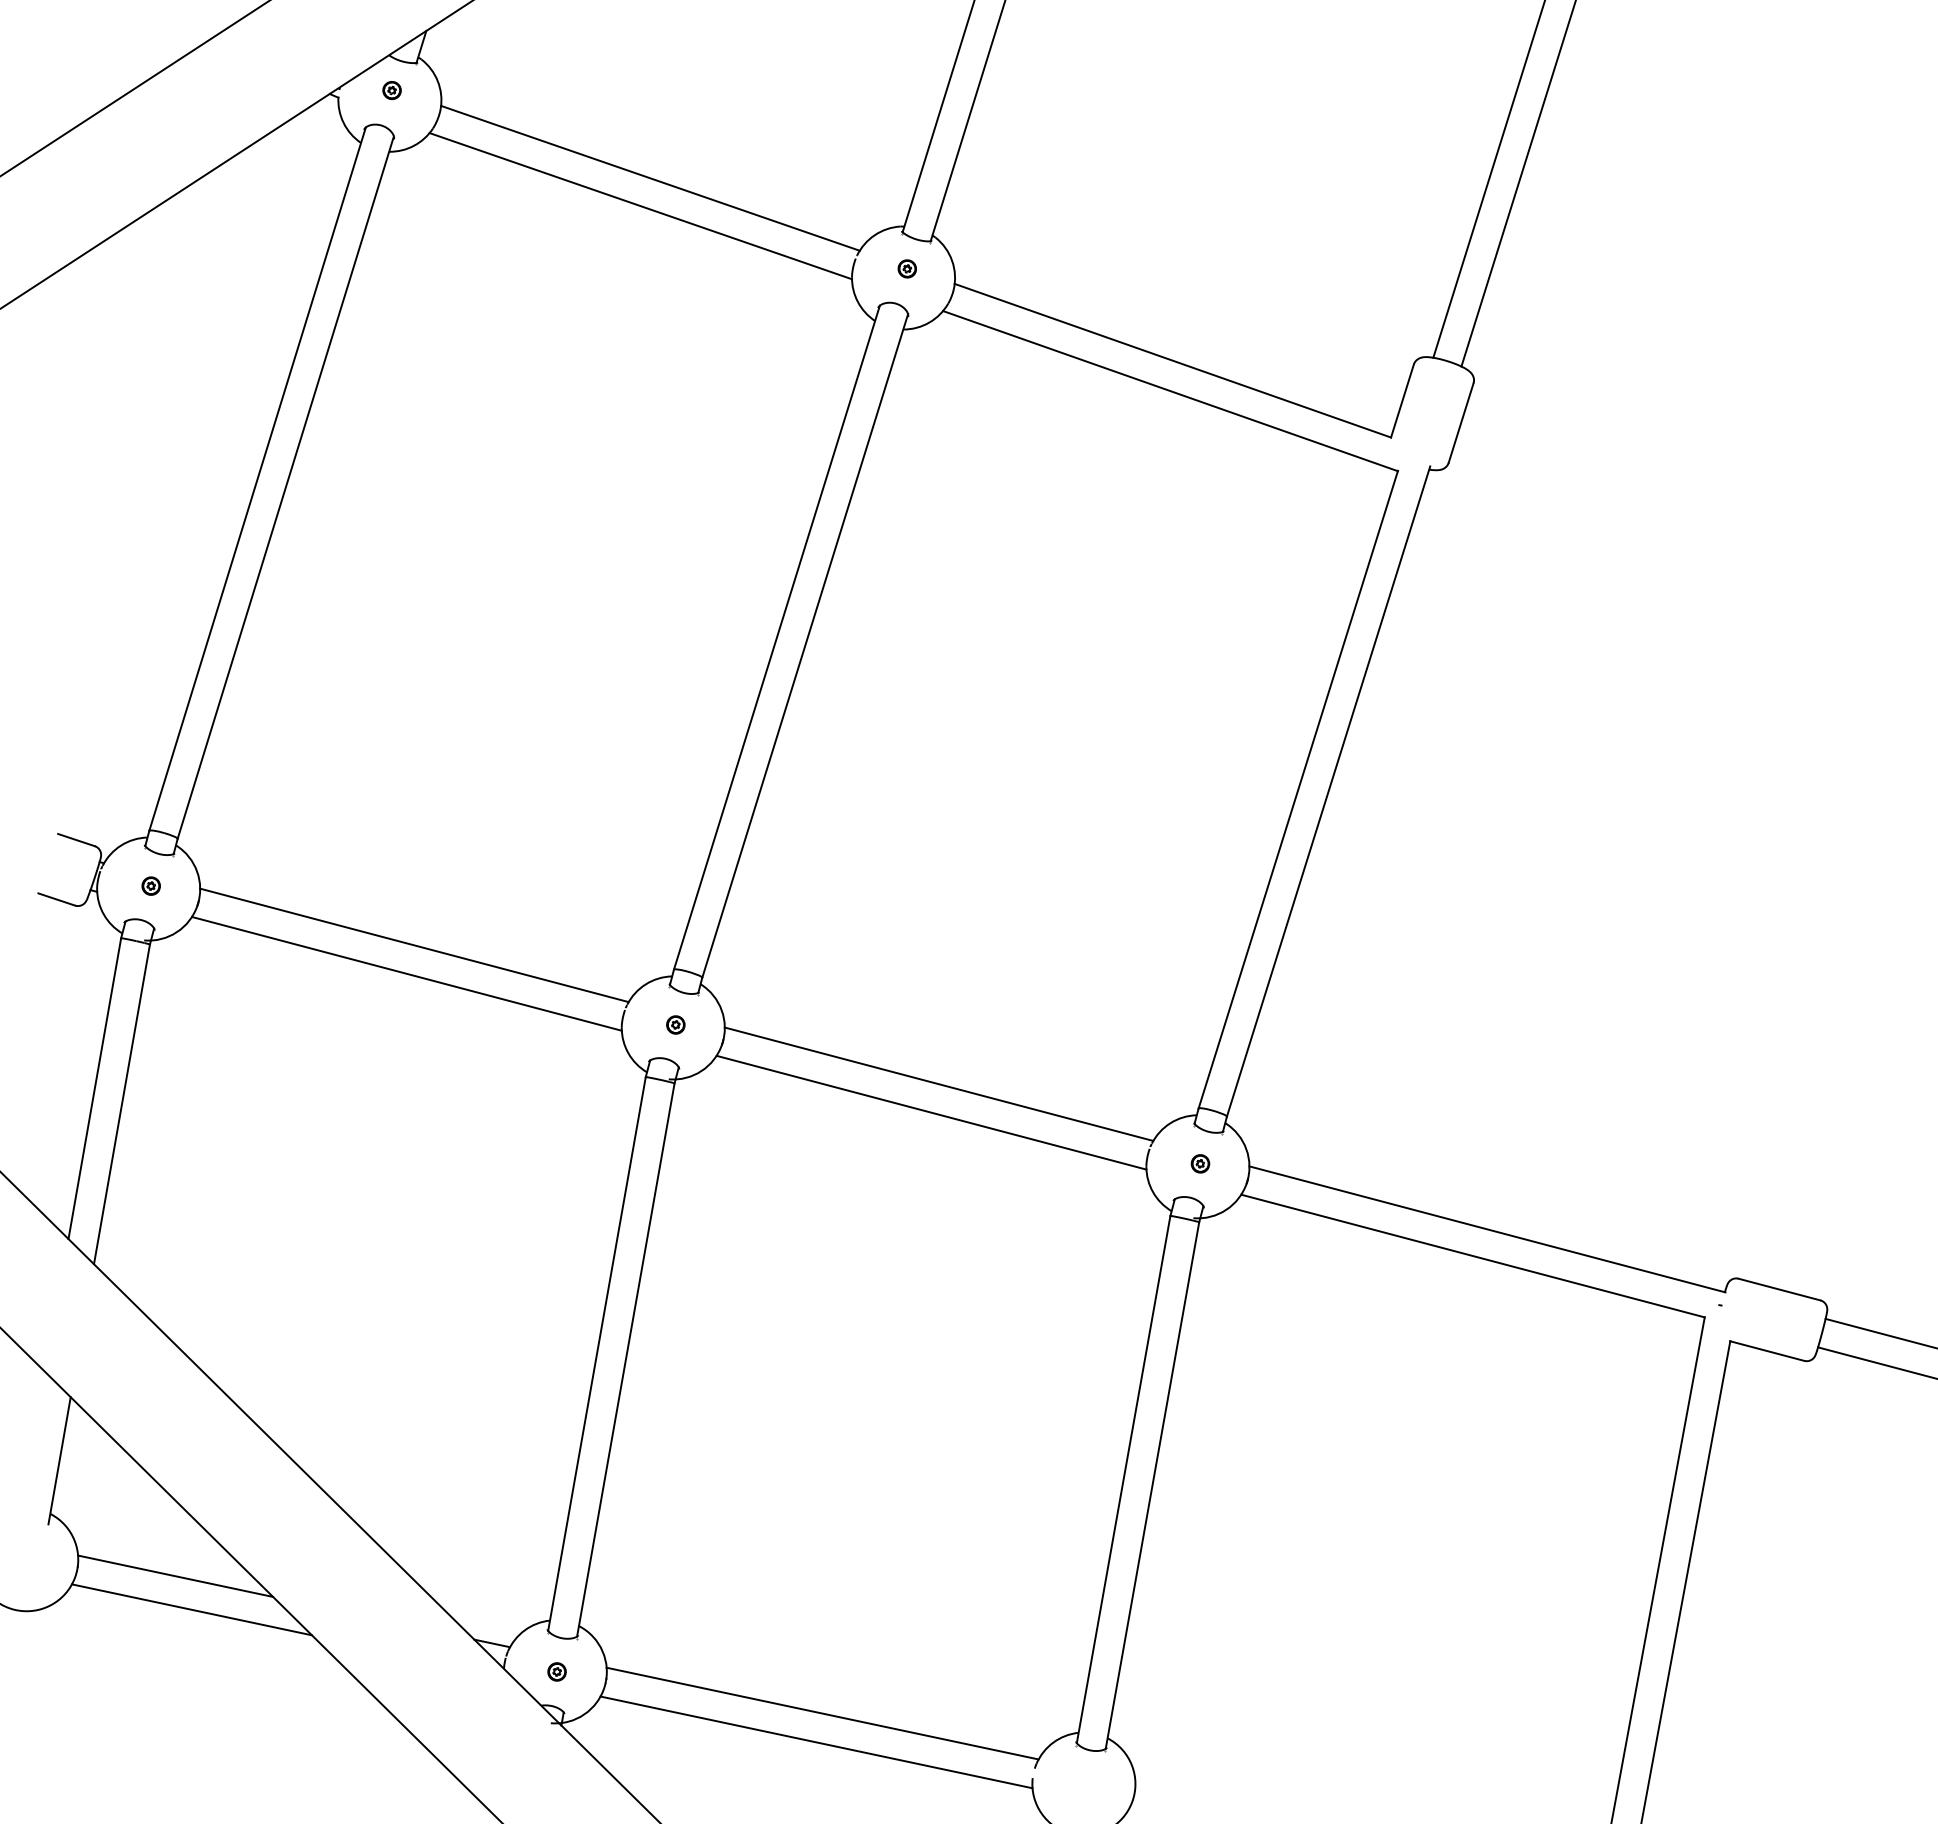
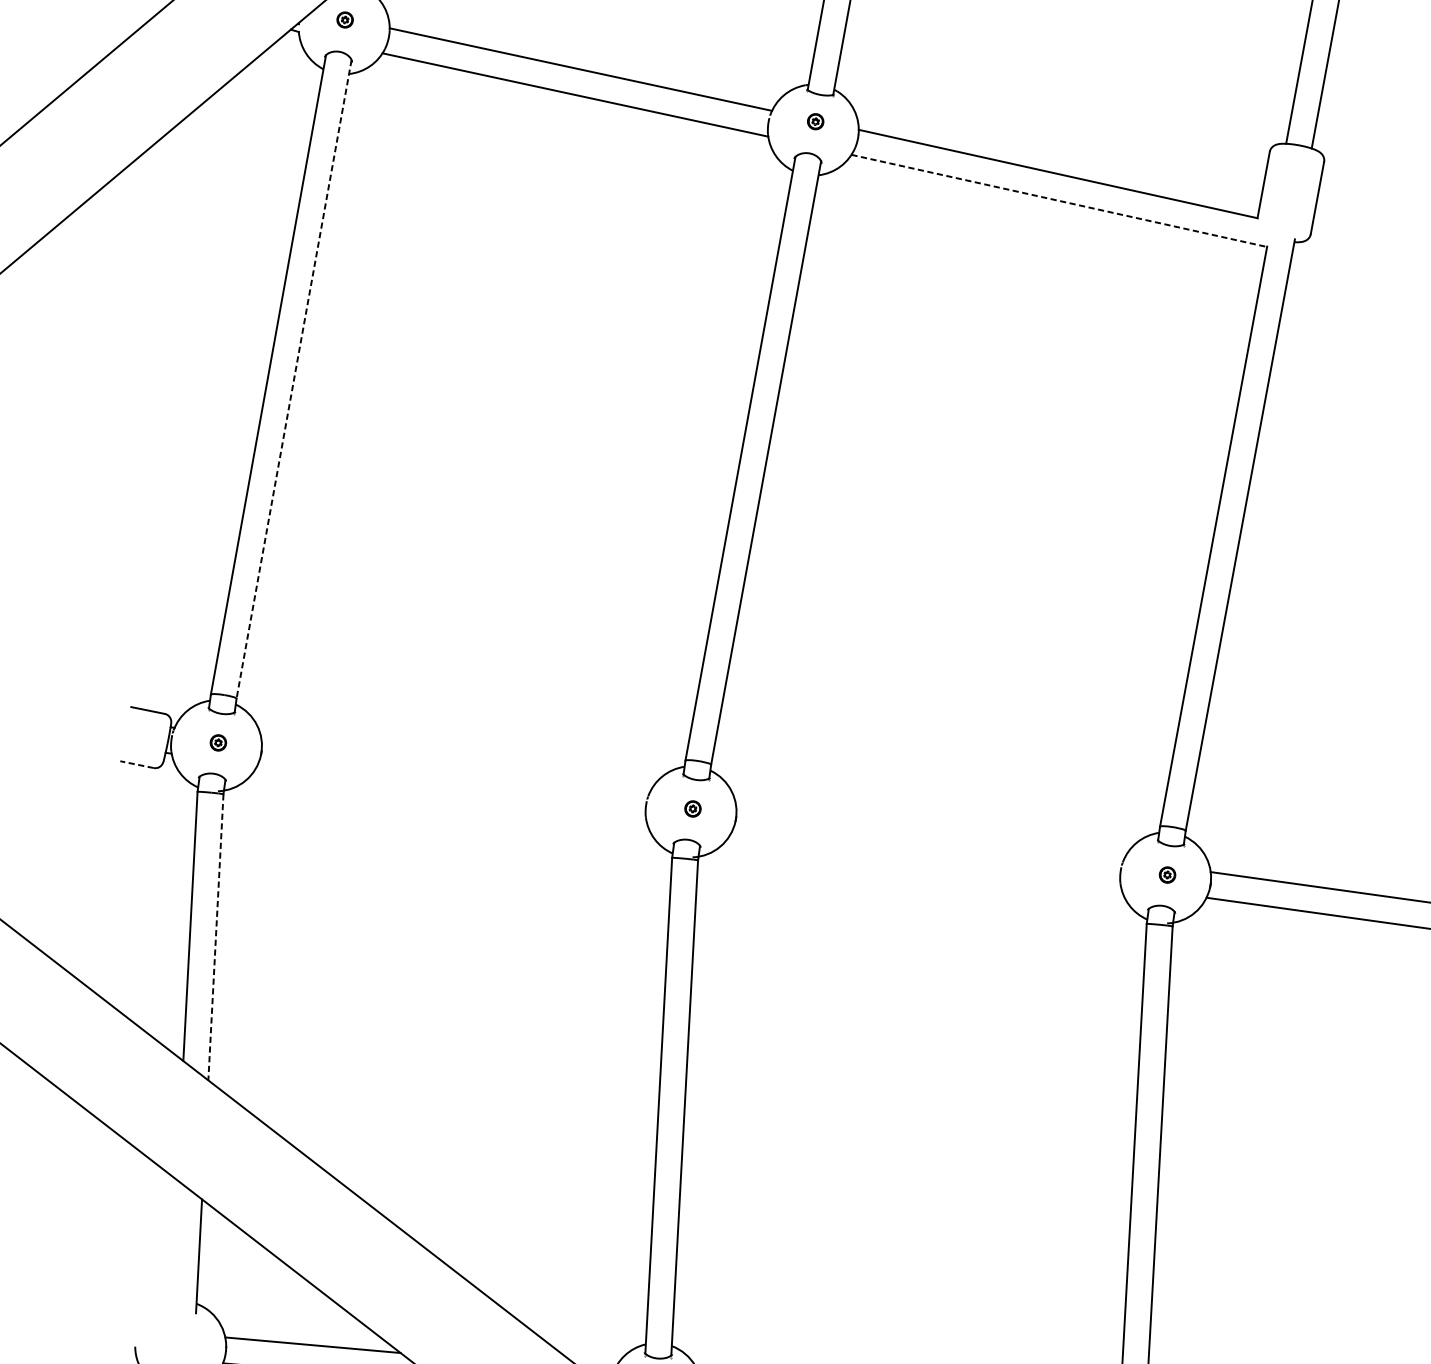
line: (1170, 391) -> (1059, 201), solid -> dashed
line: (285, 488) -> (293, 380), solid -> dashed
line: (56, 899) -> (136, 764), solid -> dashed
line: (414, 945) -> (455, 767), removed
line: (406, 973) -> (451, 792), removed
line: (938, 1083) -> (929, 832), removed
line: (121, 1104) -> (215, 937), solid -> dashed
line: (931, 1112) -> (926, 858), removed

